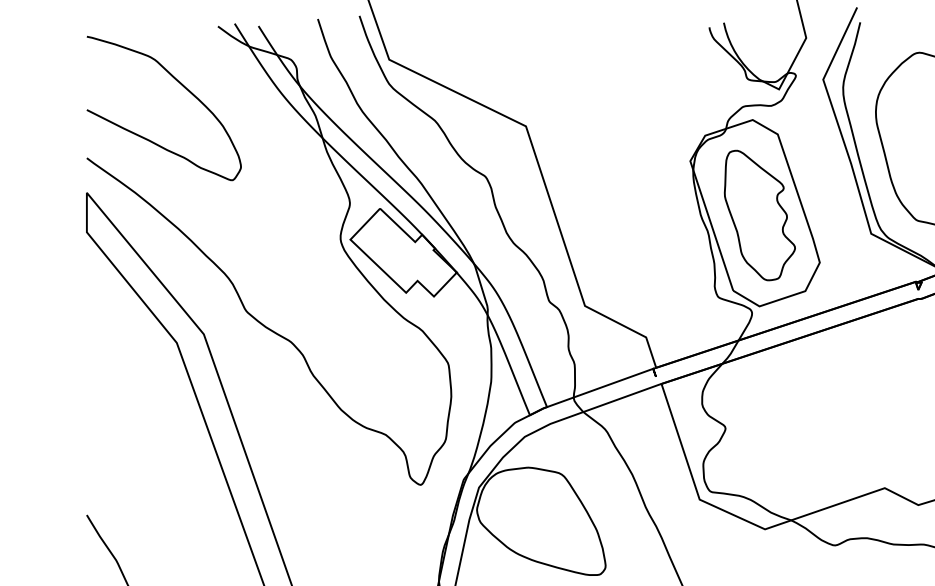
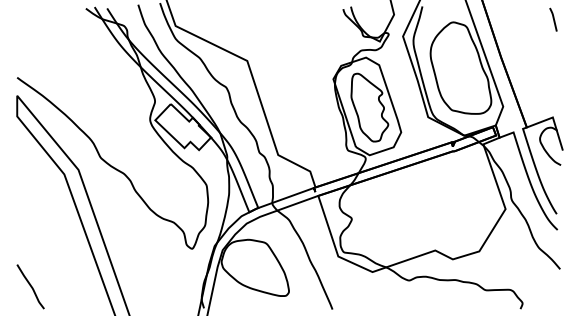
curve: (177, 83) -> (64, 38), removed

